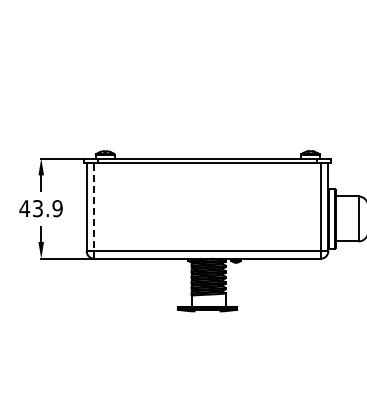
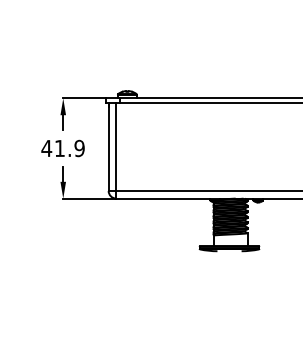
text: (37, 208) -> (59, 148), 43.9 -> 41.9
line: (94, 210) -> (116, 150), dashed -> solid

